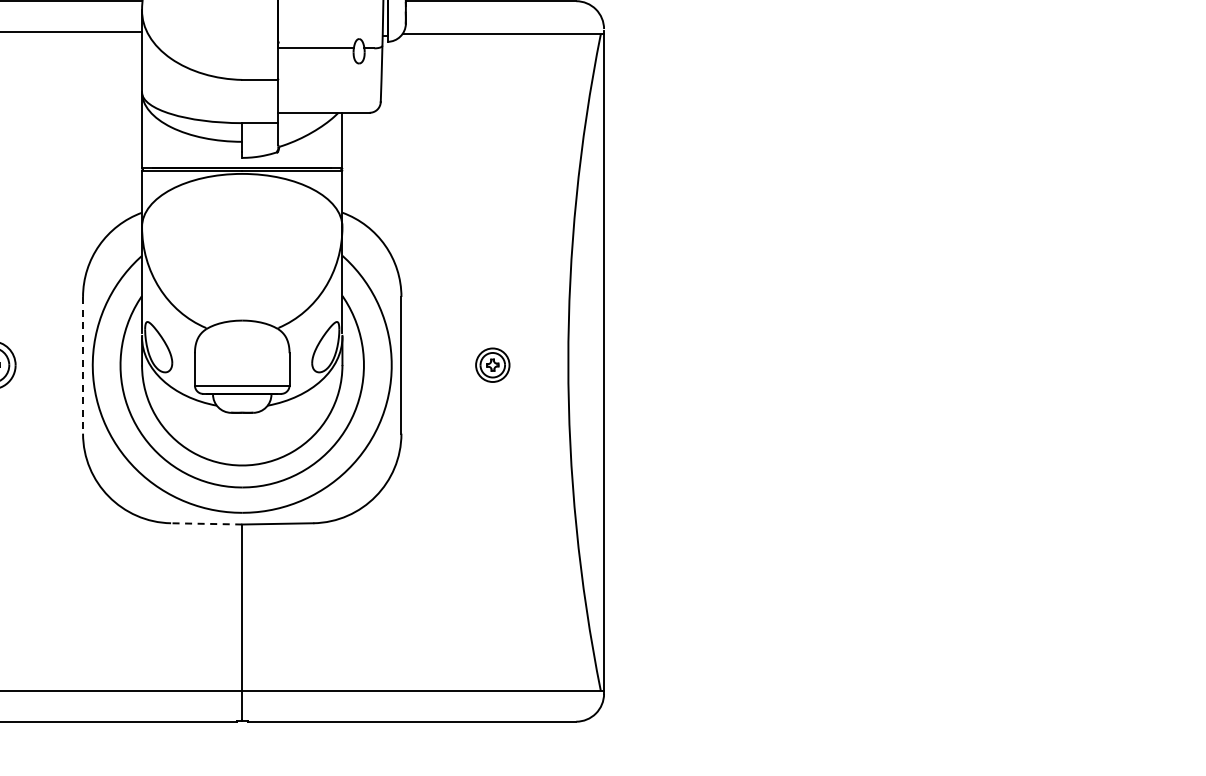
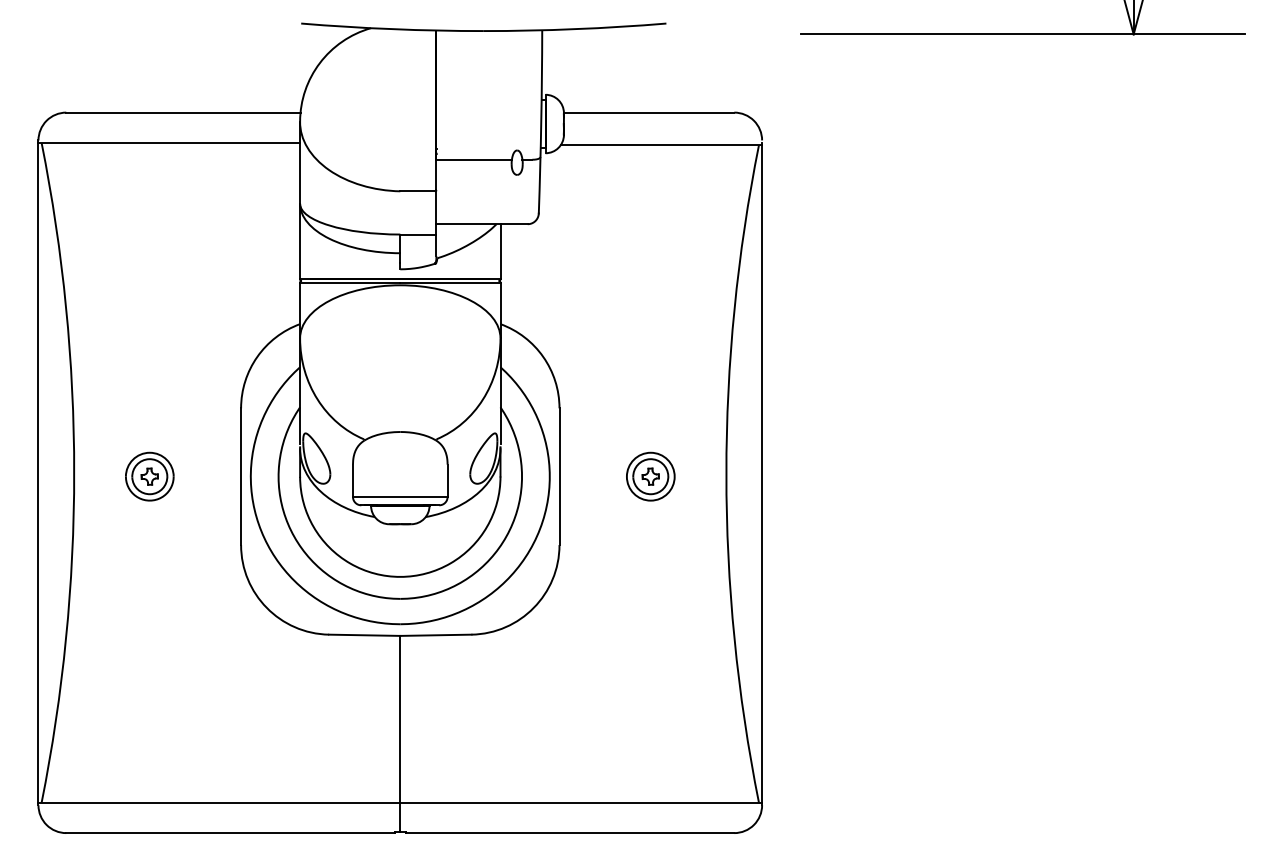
part: (492, 365) -> (650, 476), size x1.43
line: (83, 366) -> (241, 477), dashed -> solid
line: (206, 524) -> (364, 635), dashed -> solid

